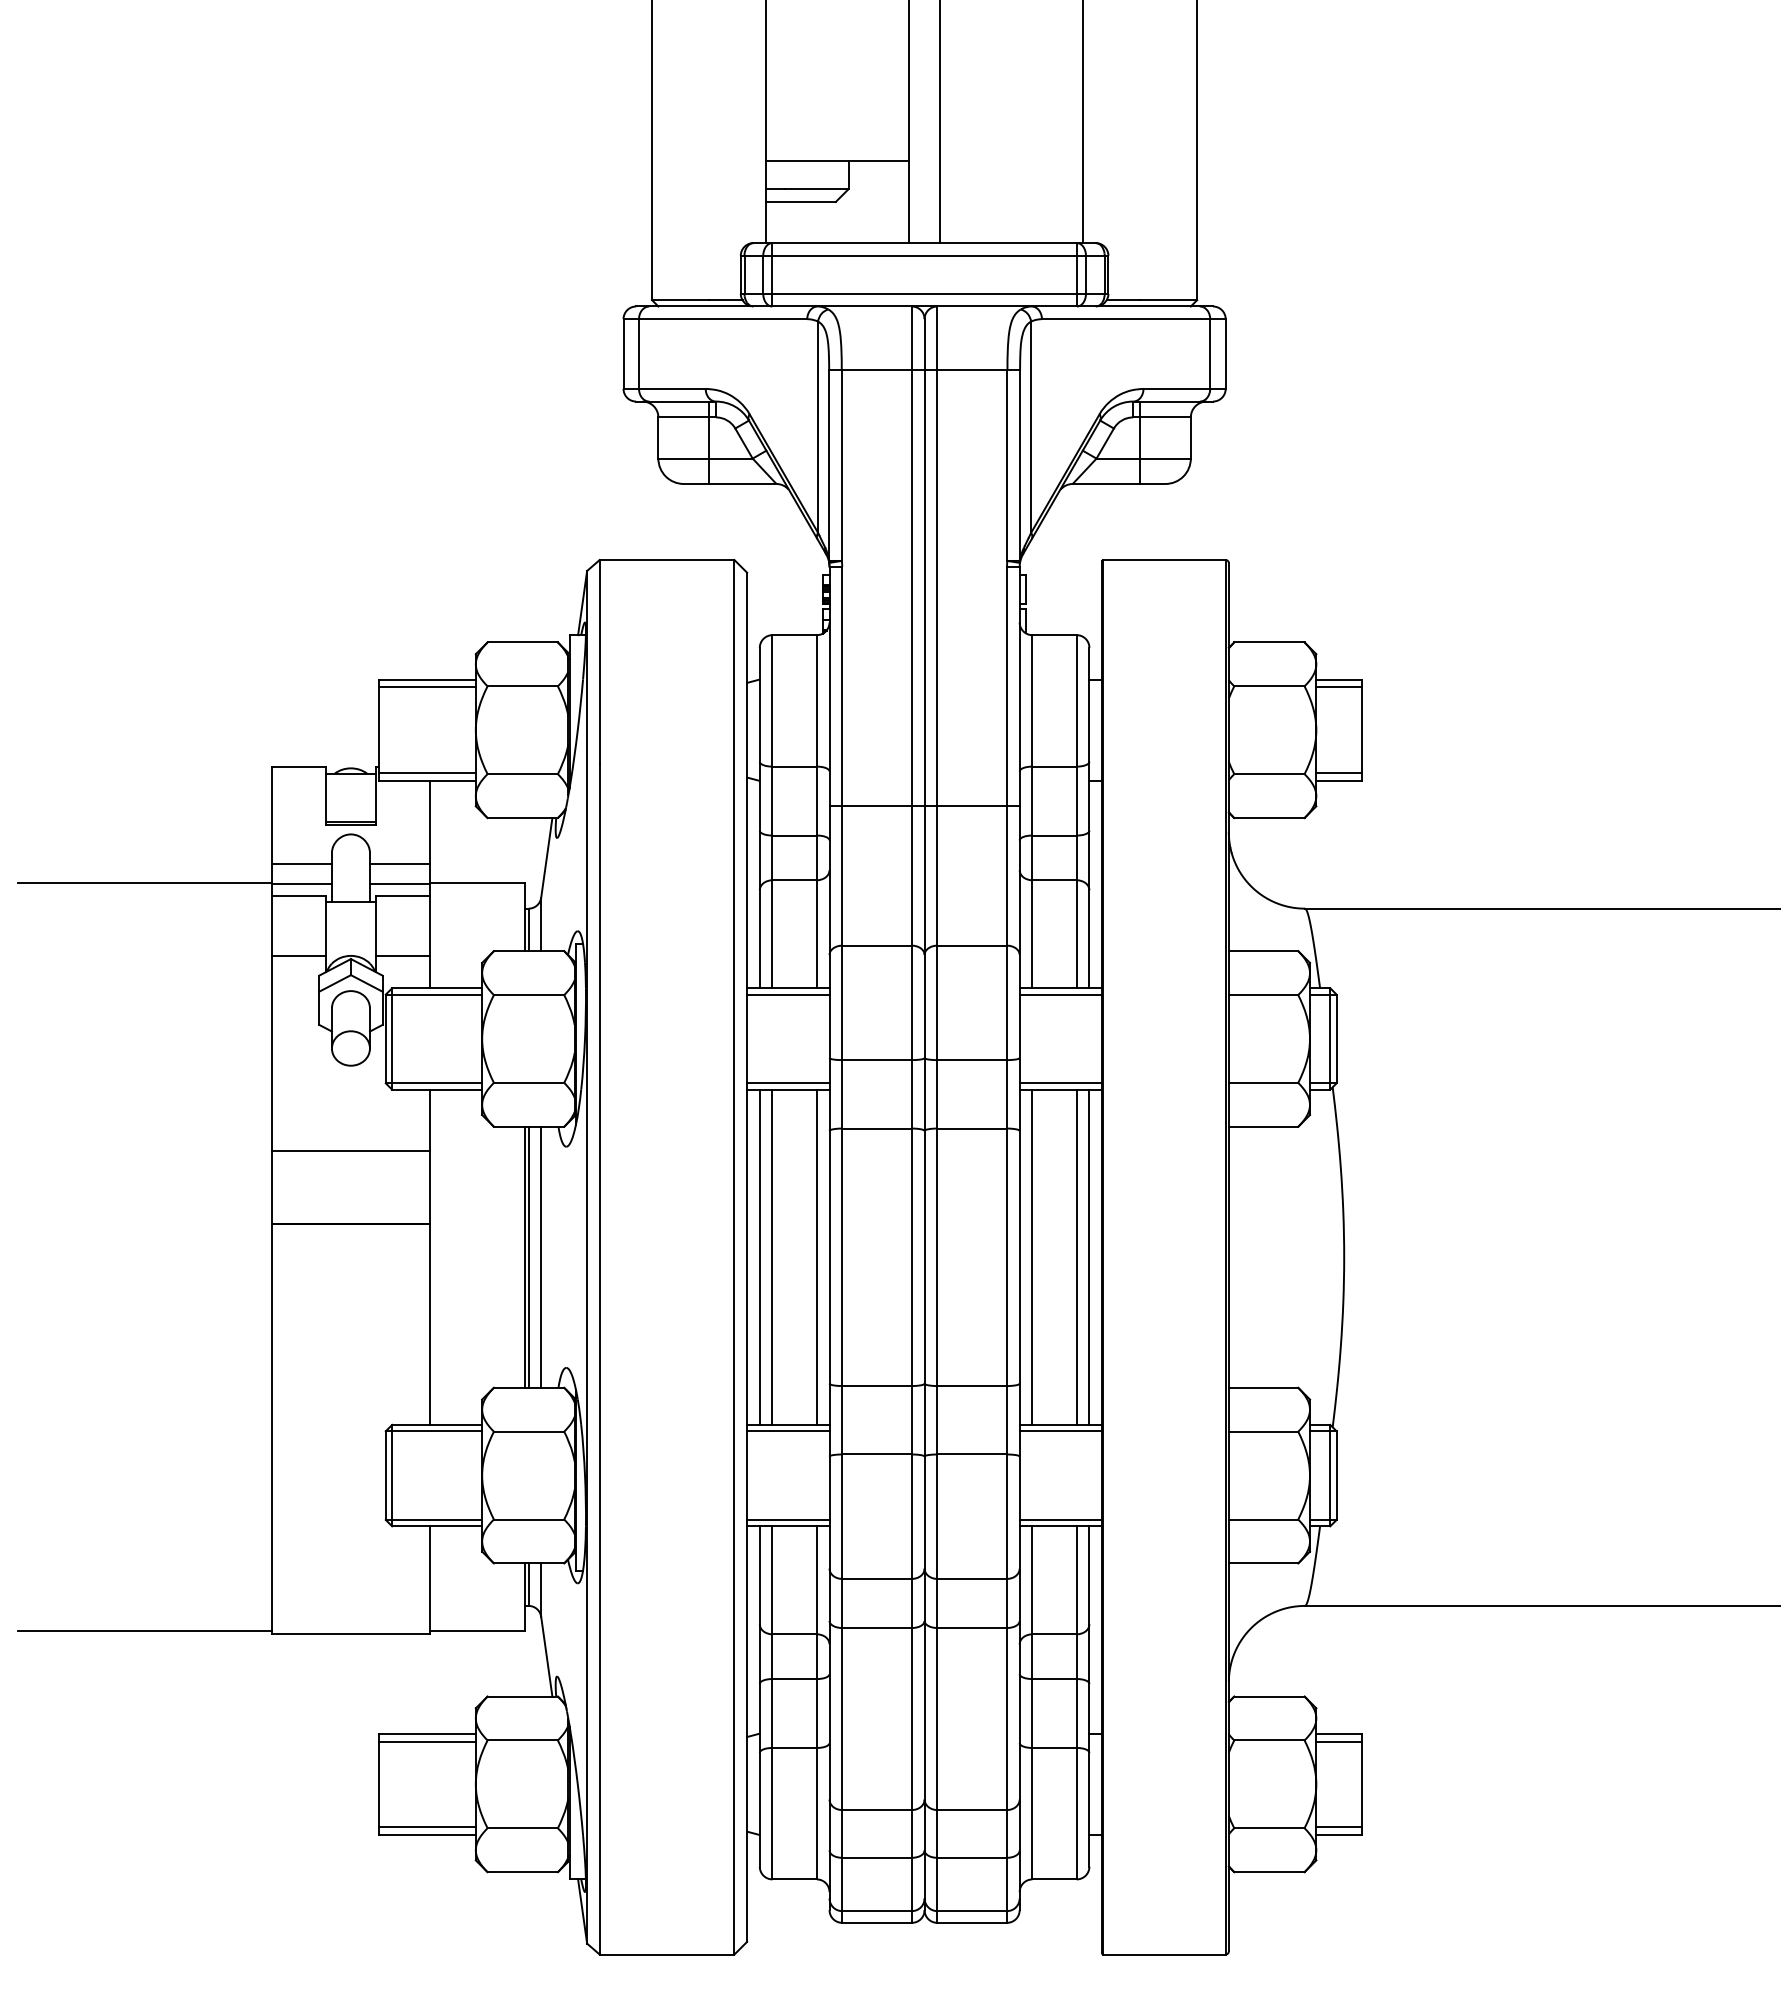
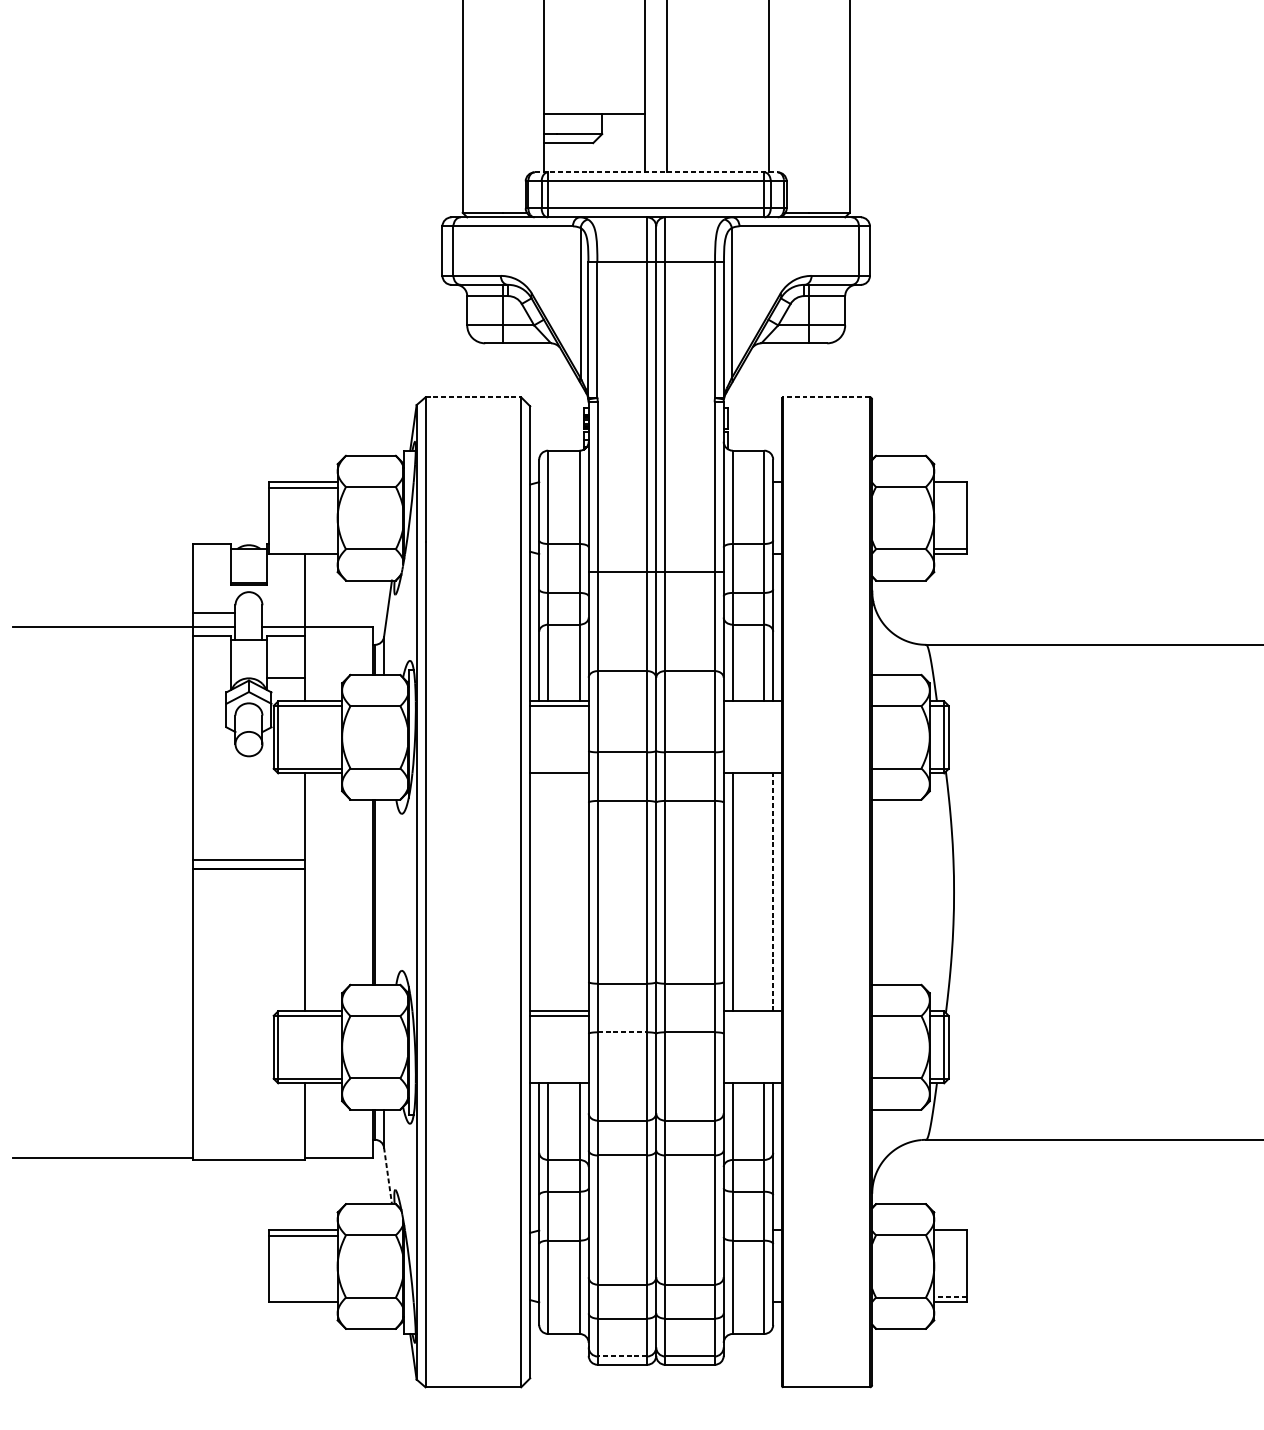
line: (925, 243) -> (656, 172), solid -> dashed
line: (667, 560) -> (473, 397), solid -> dashed
line: (1164, 560) -> (826, 397), solid -> dashed
line: (1338, 687) -> (950, 487), removed
line: (427, 773) -> (303, 548), removed
line: (399, 863) -> (283, 612), removed
line: (298, 956) -> (211, 678), removed
line: (1060, 994) -> (752, 705), removed
line: (788, 1083) -> (559, 768), removed
line: (1060, 1083) -> (752, 768), removed
line: (350, 1151) -> (248, 859), moved
line: (541, 1256) -> (384, 891), removed
line: (759, 1256) -> (539, 891), removed
line: (772, 1256) -> (548, 891), removed
line: (816, 1256) -> (579, 891), removed
line: (1076, 1256) -> (764, 891), removed
line: (1089, 1257) -> (773, 892), solid -> dashed
line: (1060, 1431) -> (752, 1015), removed
line: (877, 1454) -> (622, 1032), solid -> dashed
line: (788, 1519) -> (559, 1078), removed
line: (1060, 1519) -> (752, 1078), removed
line: (546, 1657) -> (387, 1176), solid -> dashed
line: (1338, 1741) -> (950, 1236), removed
line: (427, 1827) -> (303, 1297), removed
line: (1339, 1827) -> (950, 1297), solid -> dashed
line: (877, 1911) -> (622, 1356), solid -> dashed

